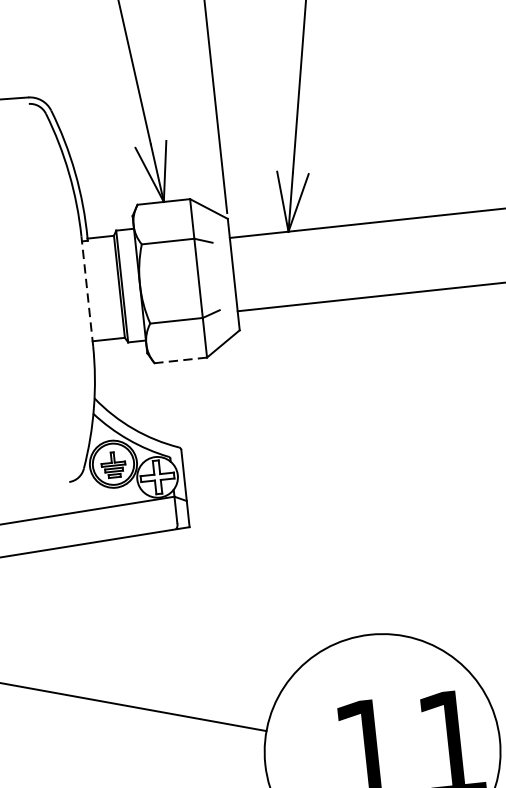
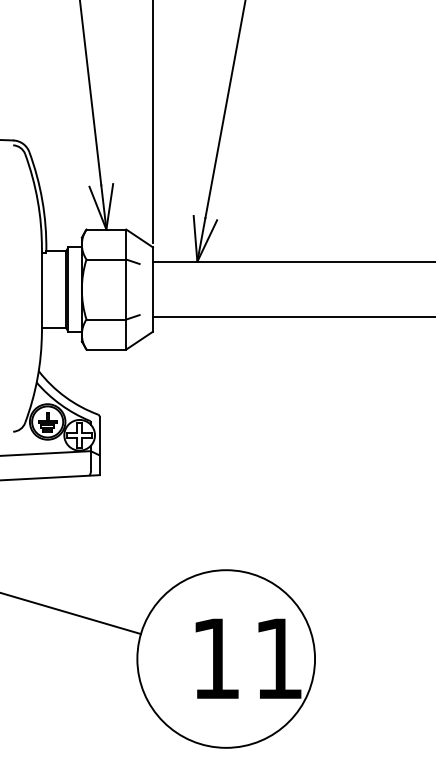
line: (86, 291) -> (41, 290), dashed -> solid
line: (180, 360) -> (106, 349), dashed -> solid

